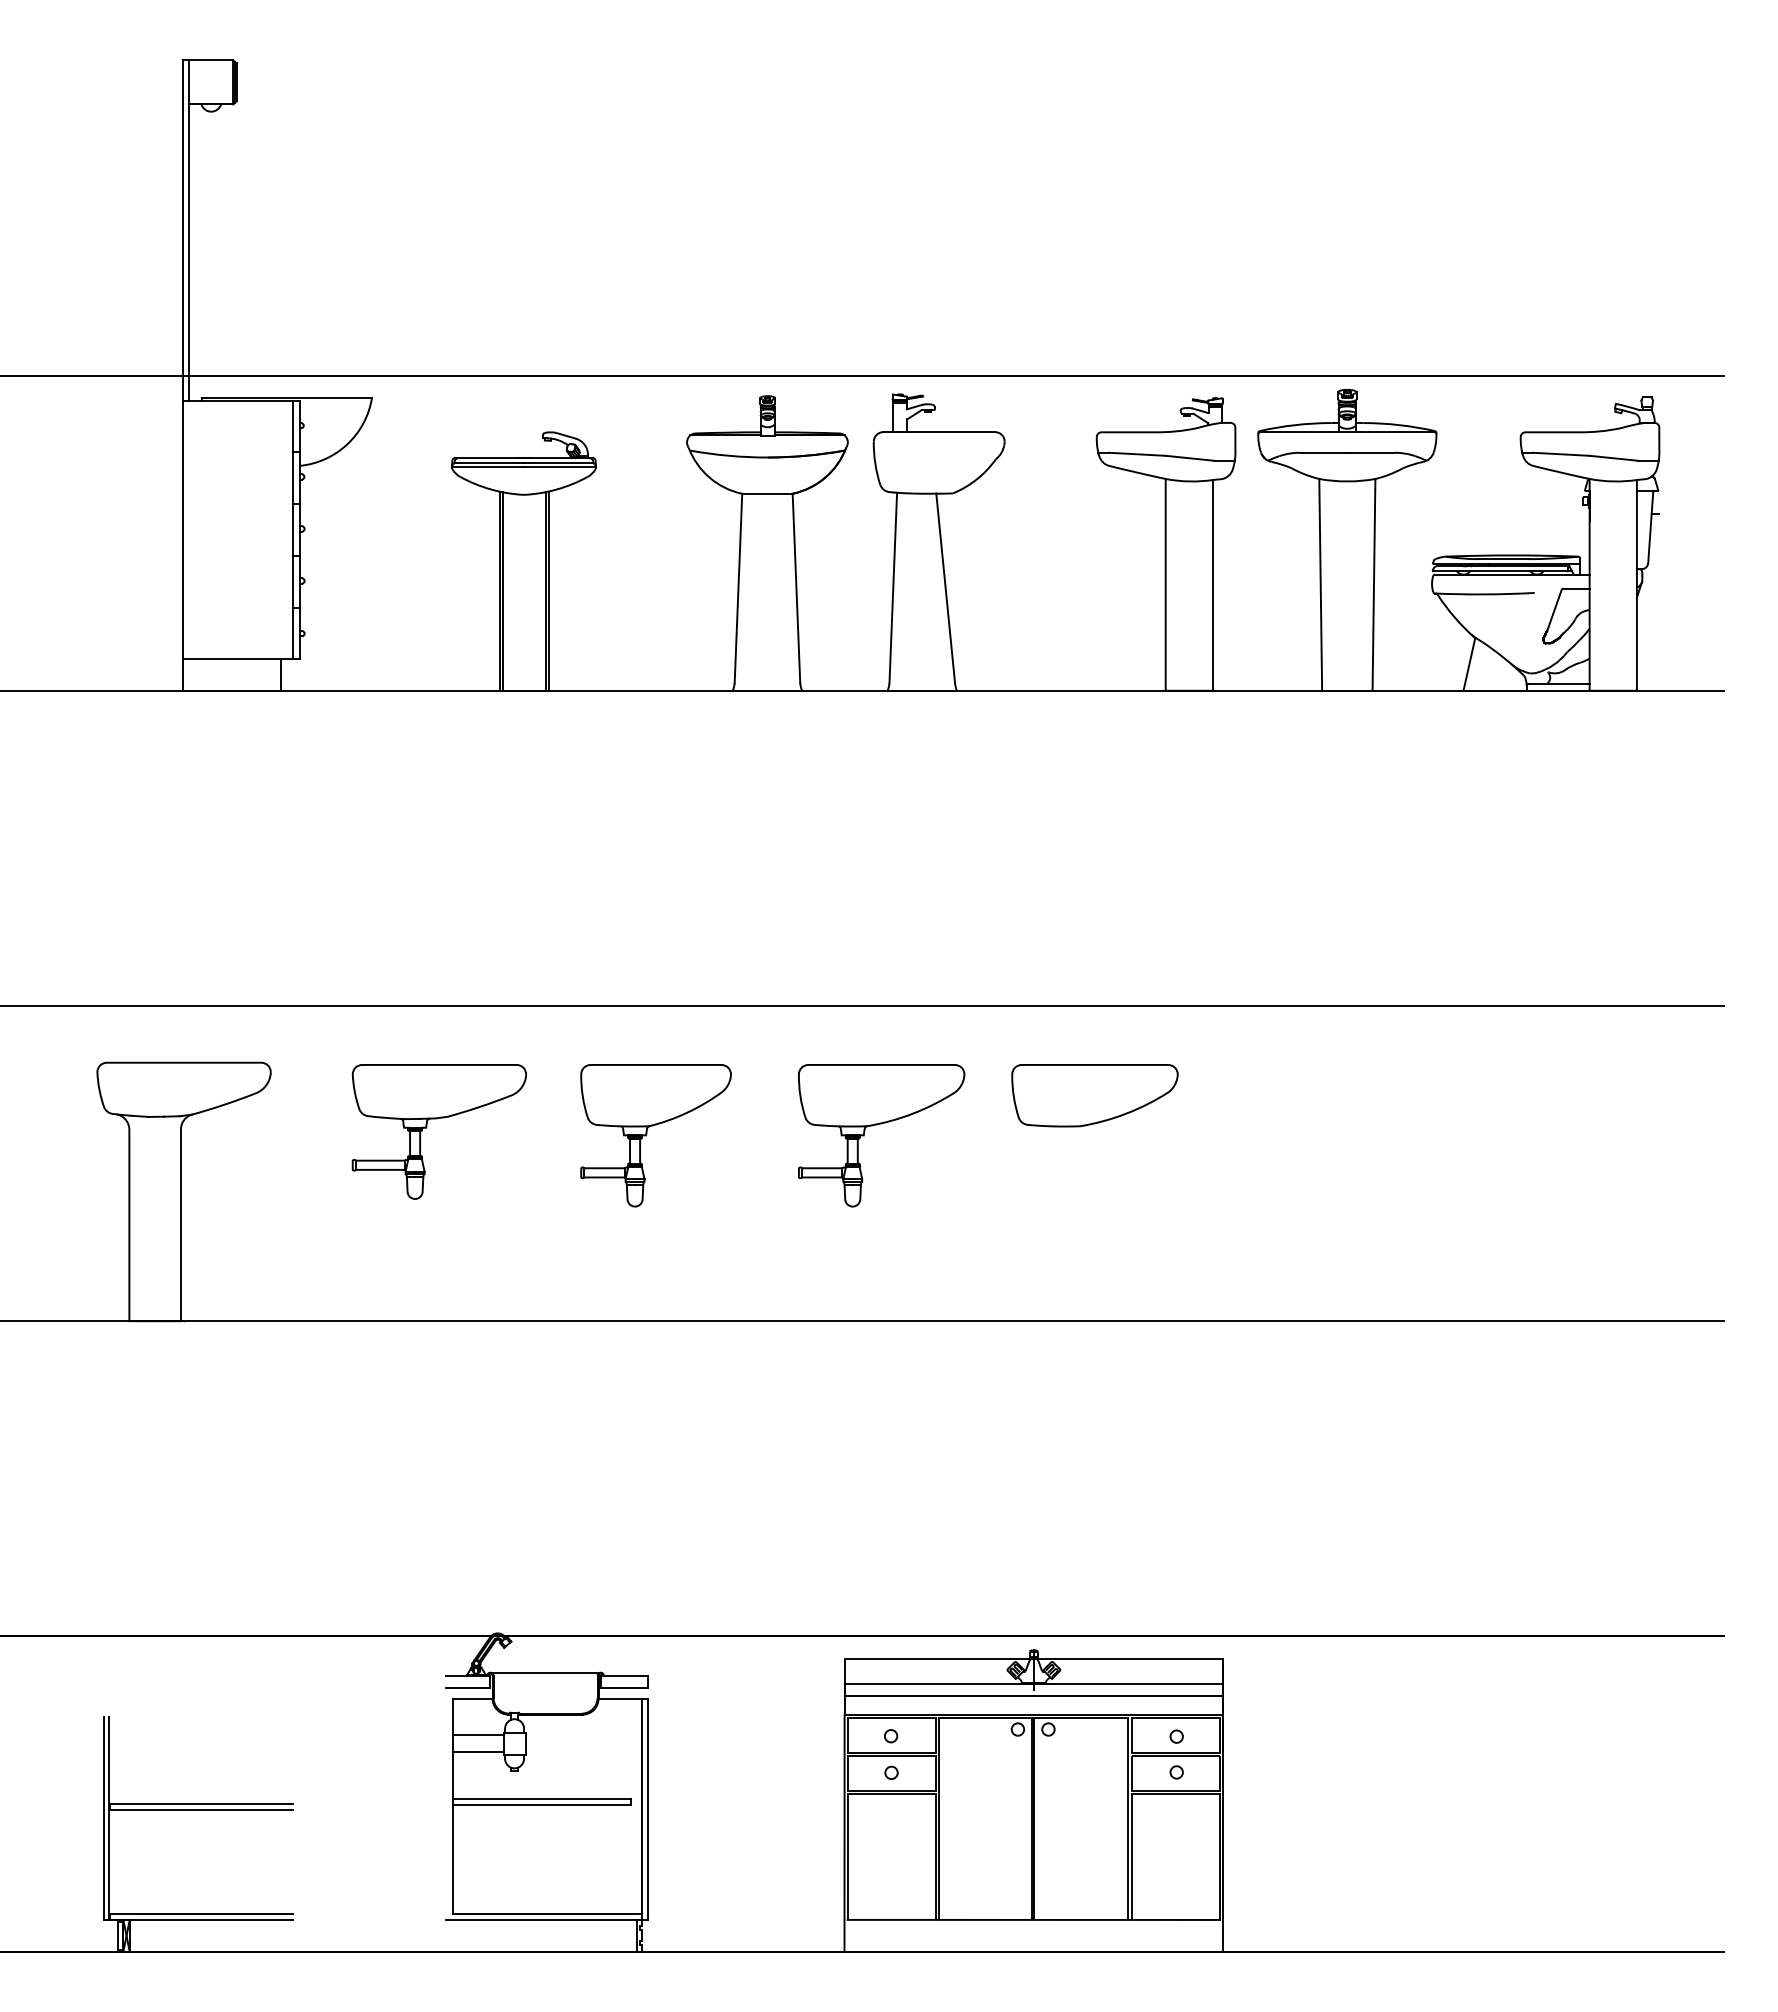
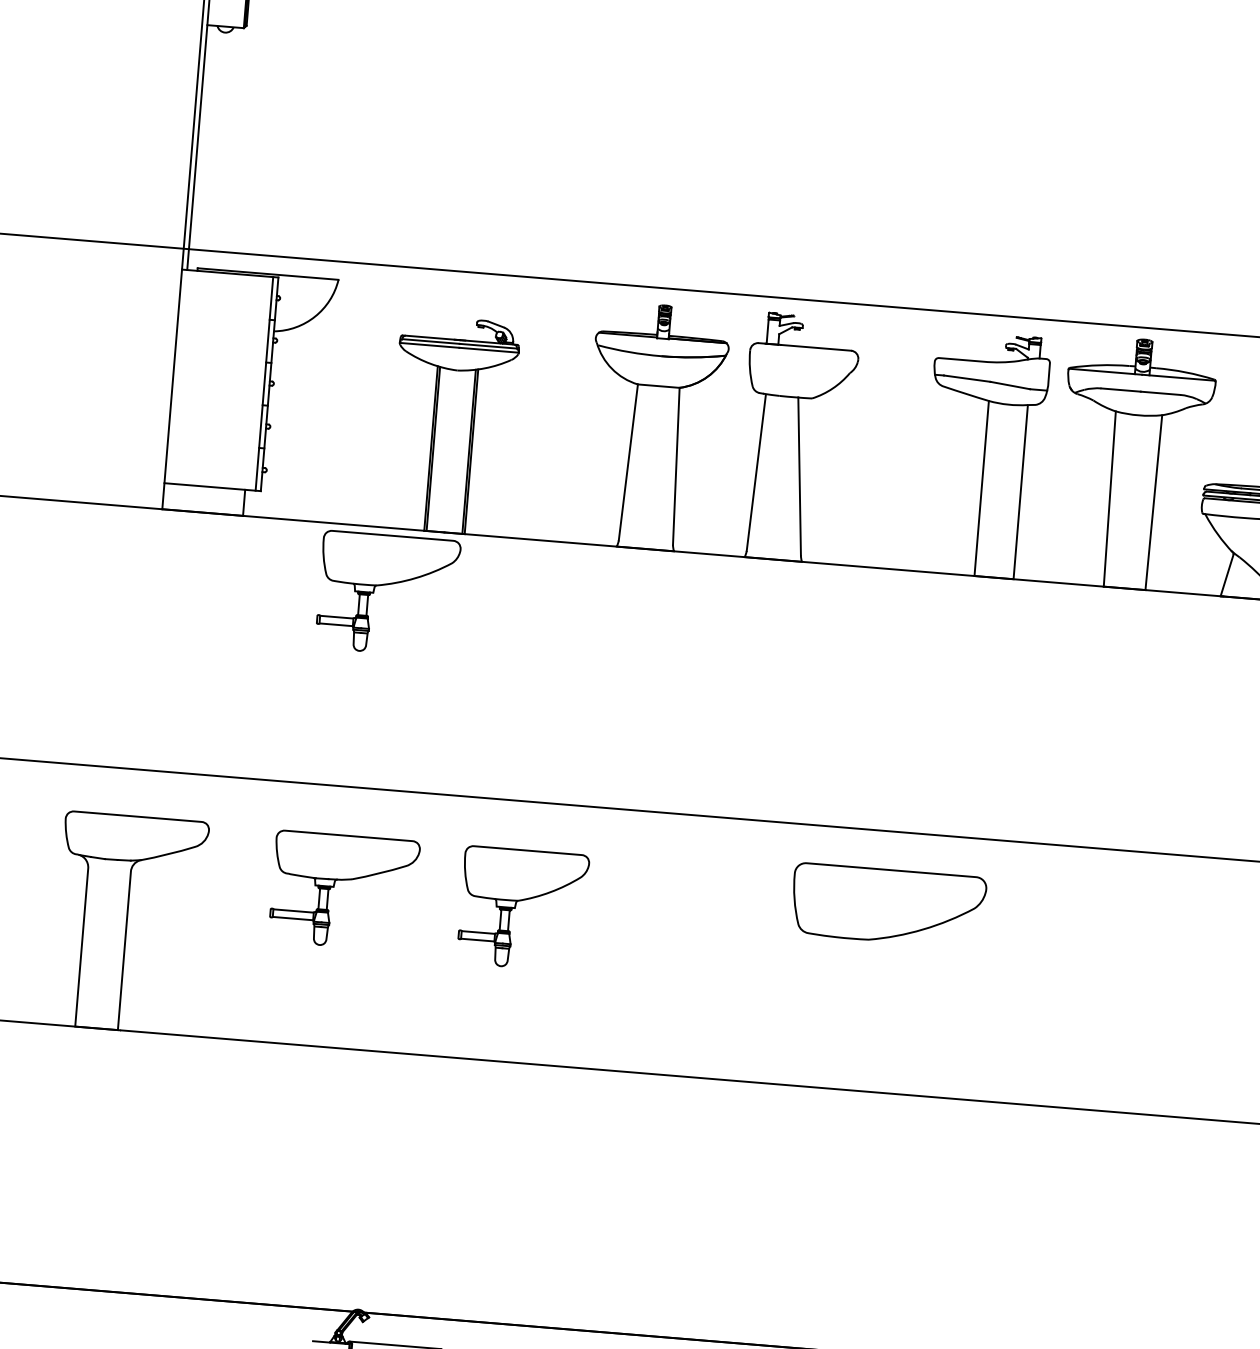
part: (1094, 1095) -> (888, 905), size x1.4
part: (877, 1125) -> (385, 585), moved

